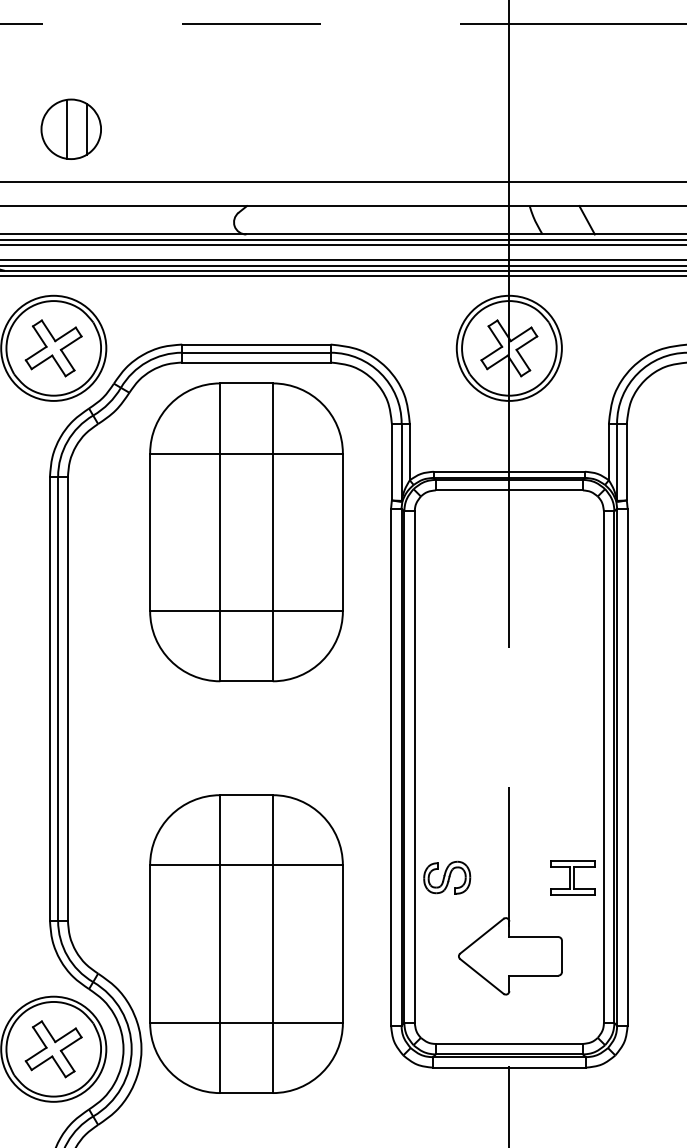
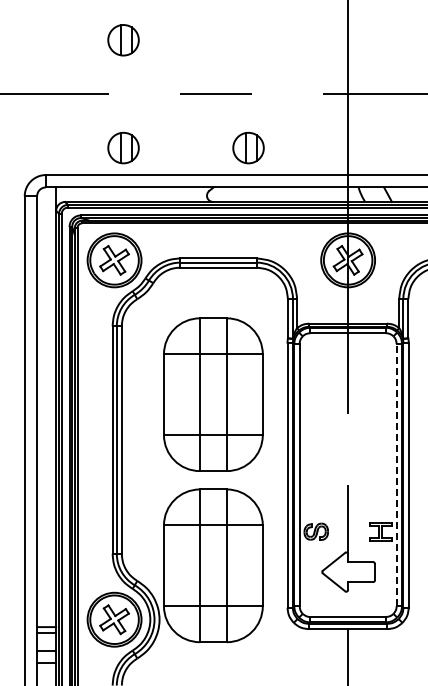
part: (314, 128) -> (248, 147), added
part: (246, 531) -> (213, 394), moved
line: (603, 765) -> (396, 474), solid -> dashed

